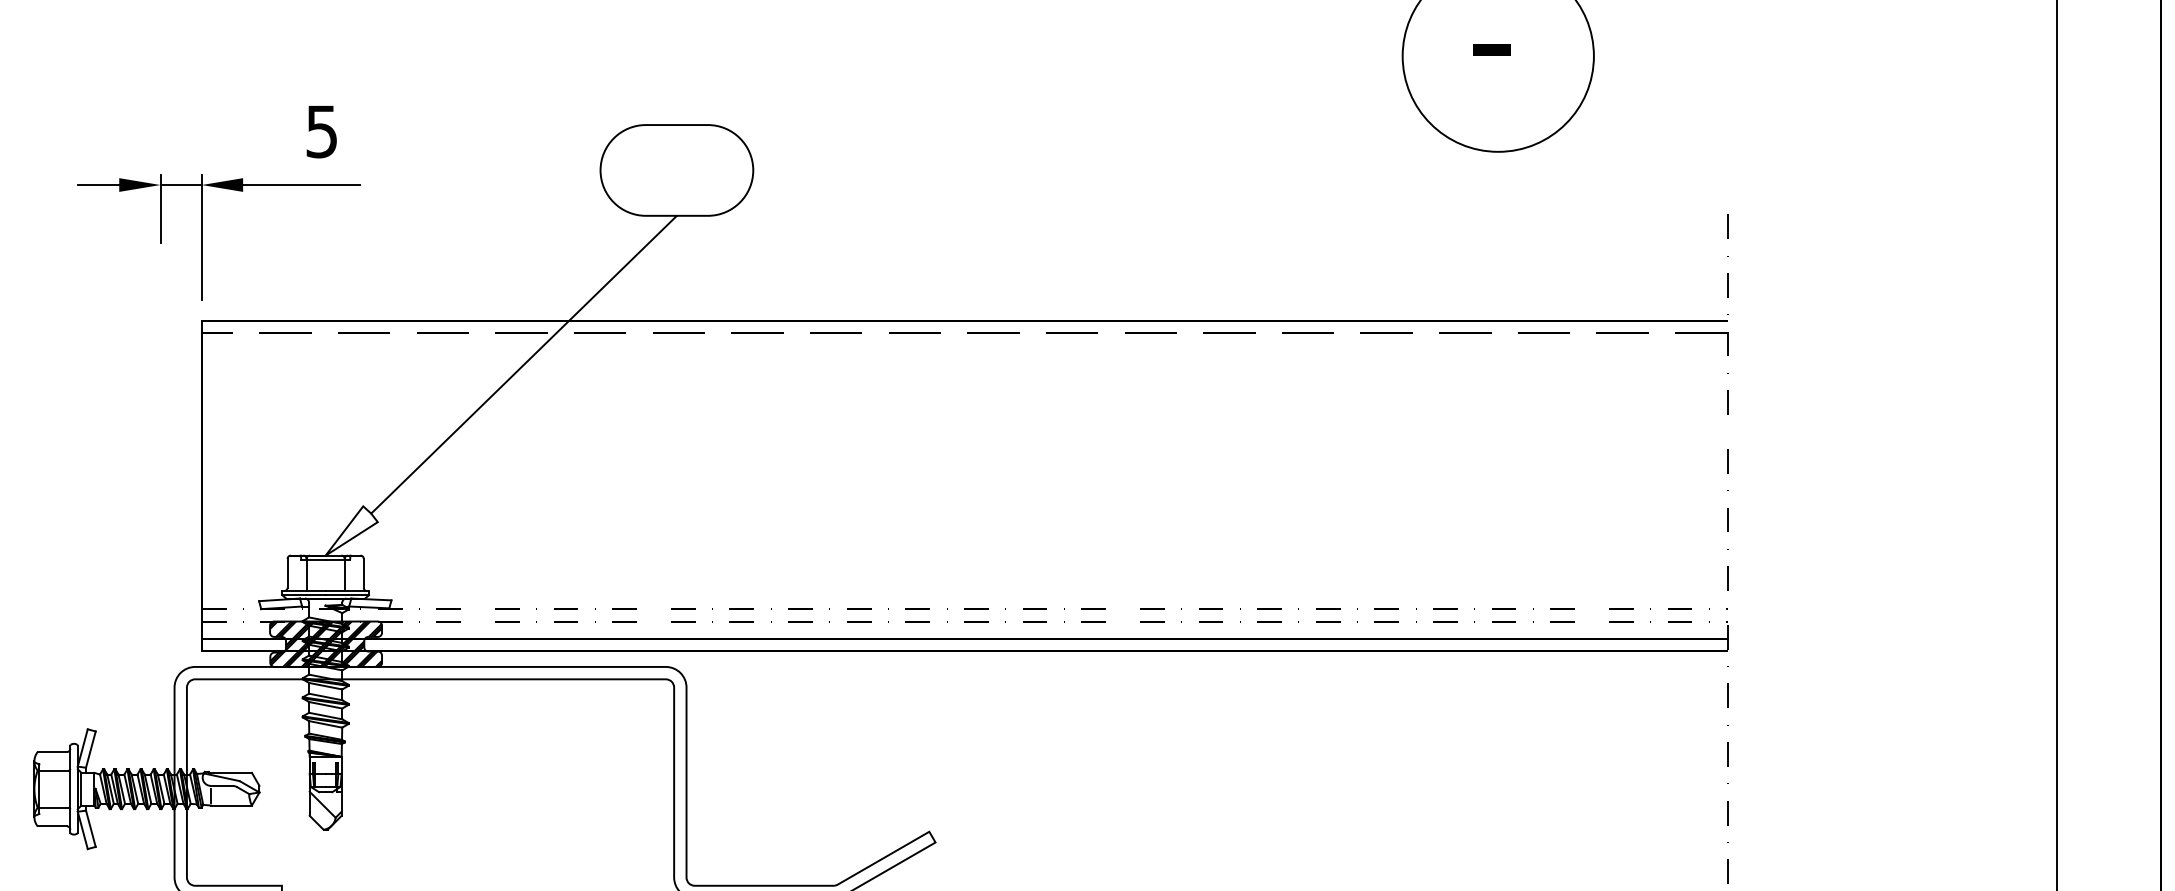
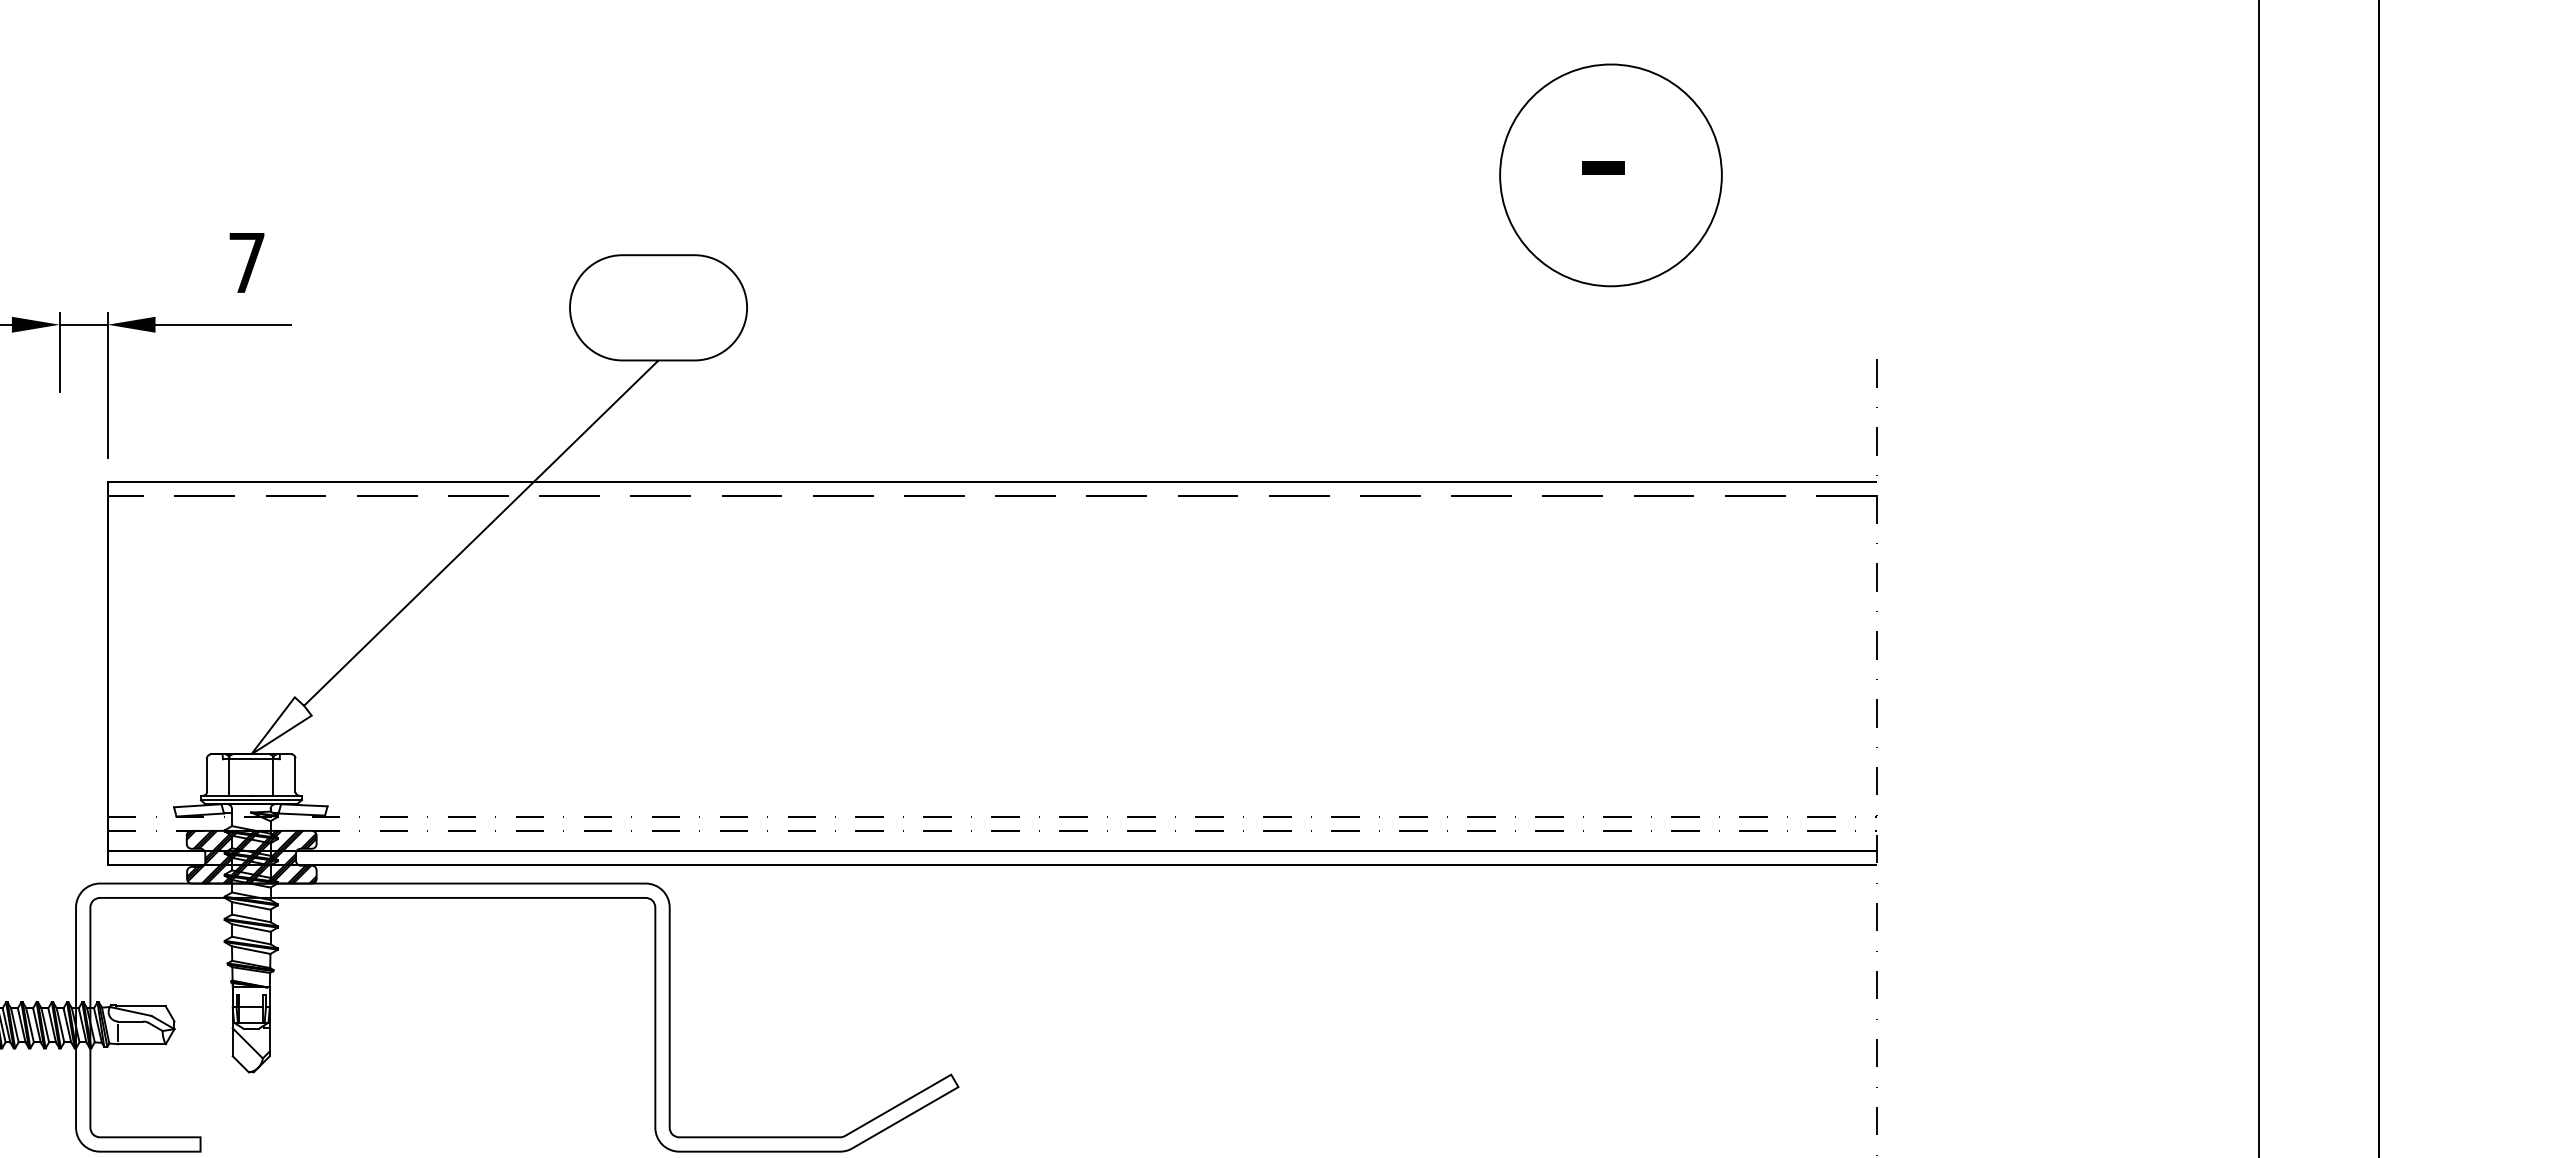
text: (321, 132) -> (246, 263), 5 -> 7

